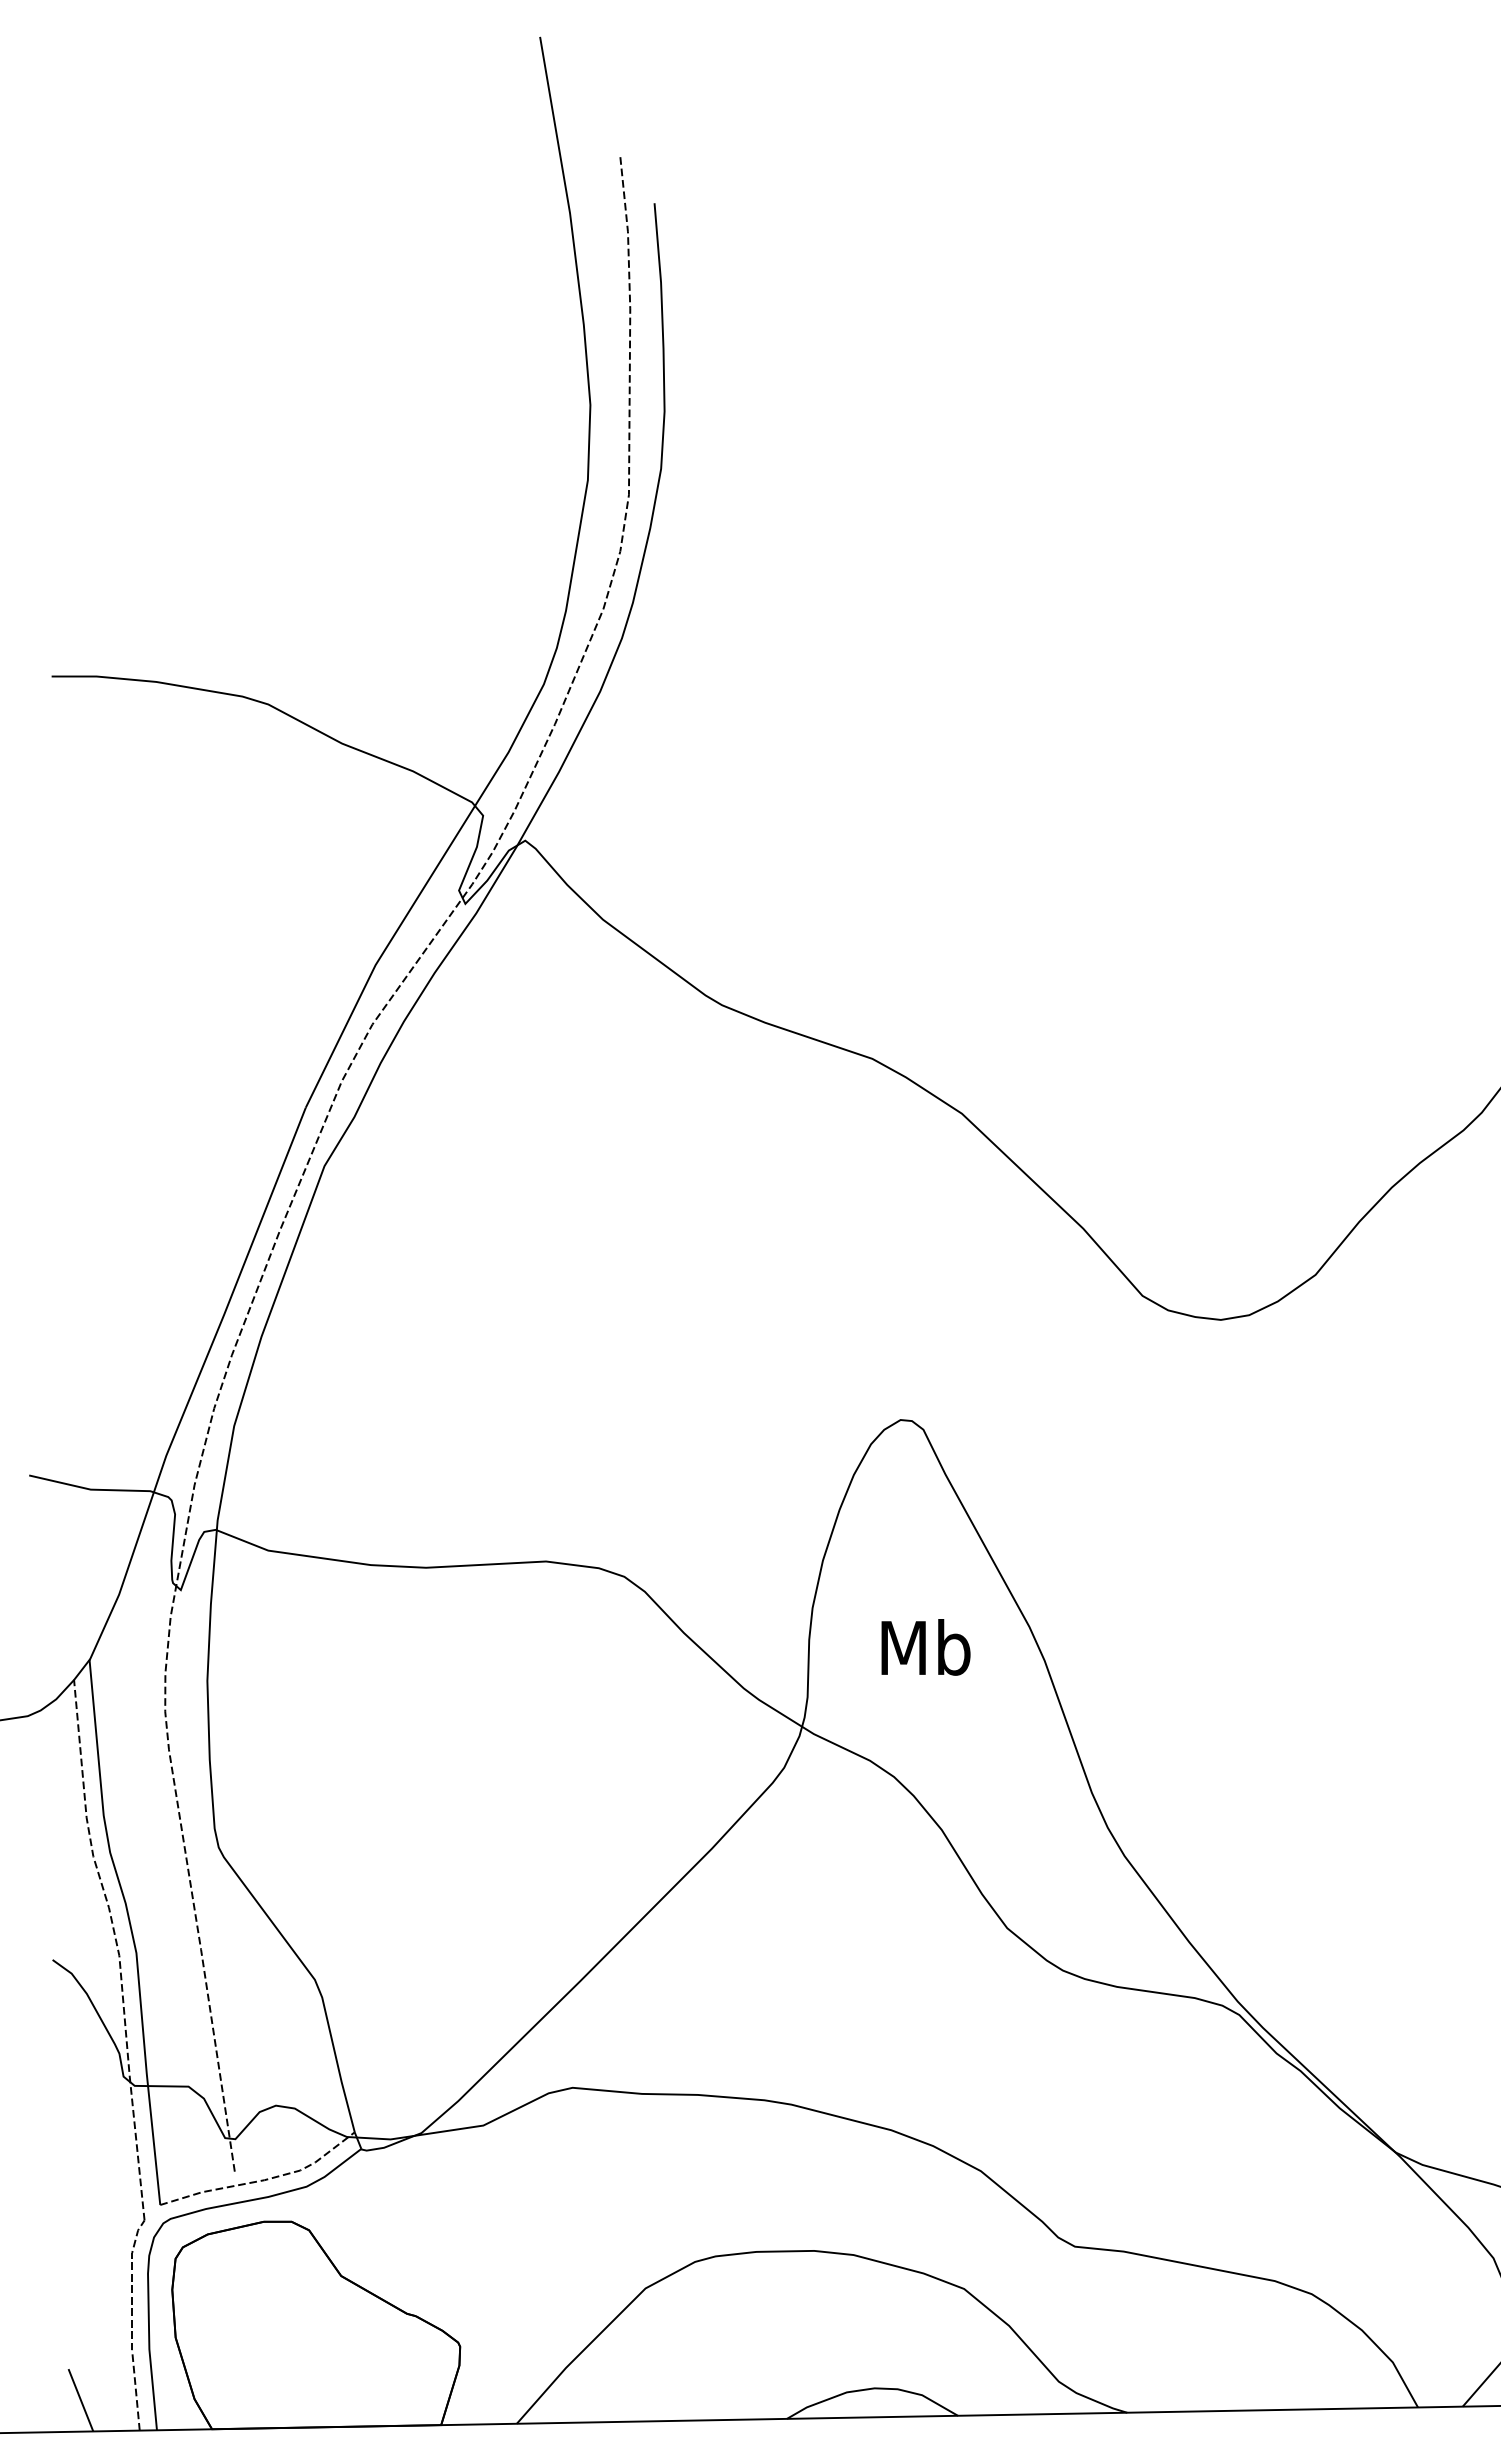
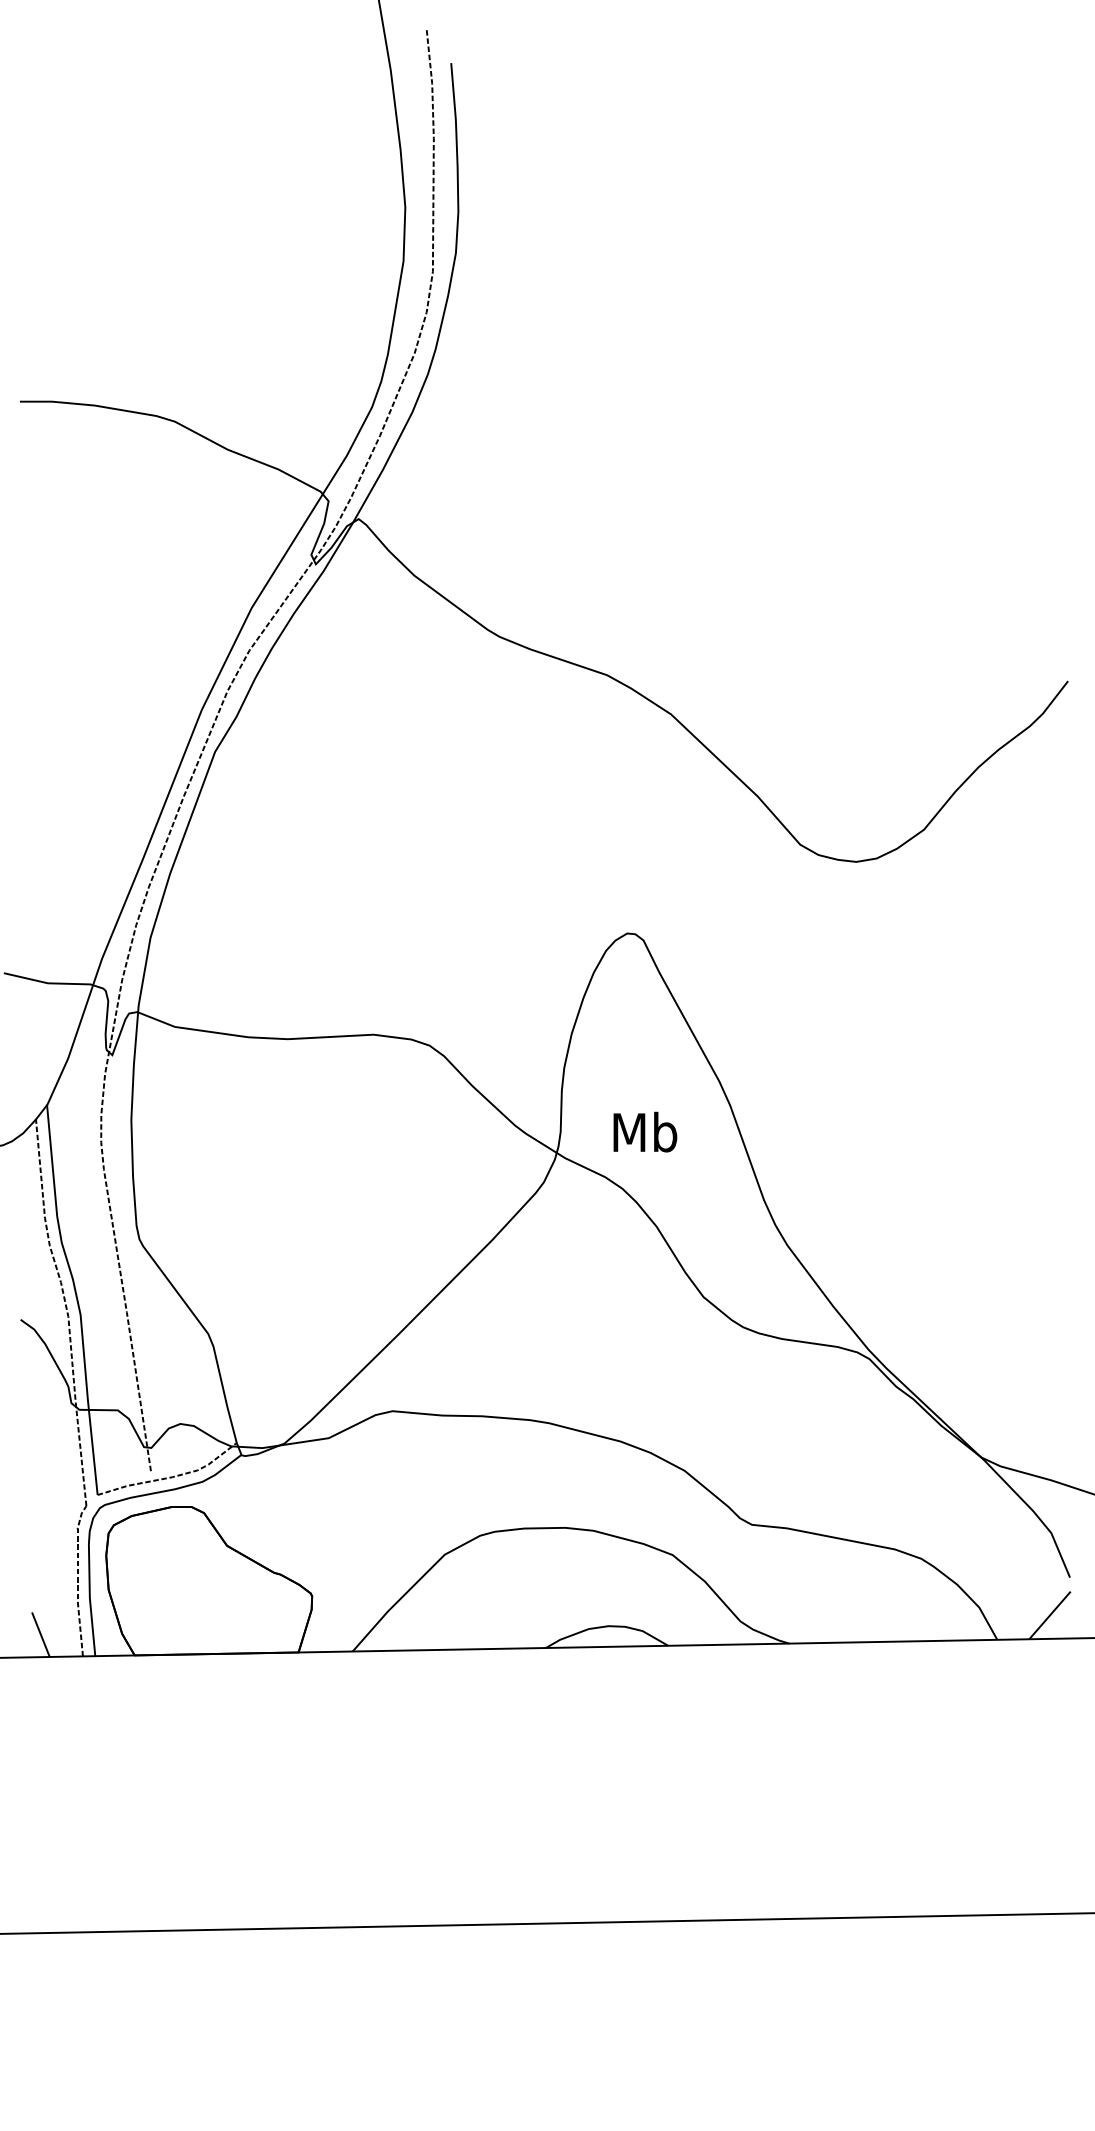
text: (926, 1646) -> (645, 1131), moved

